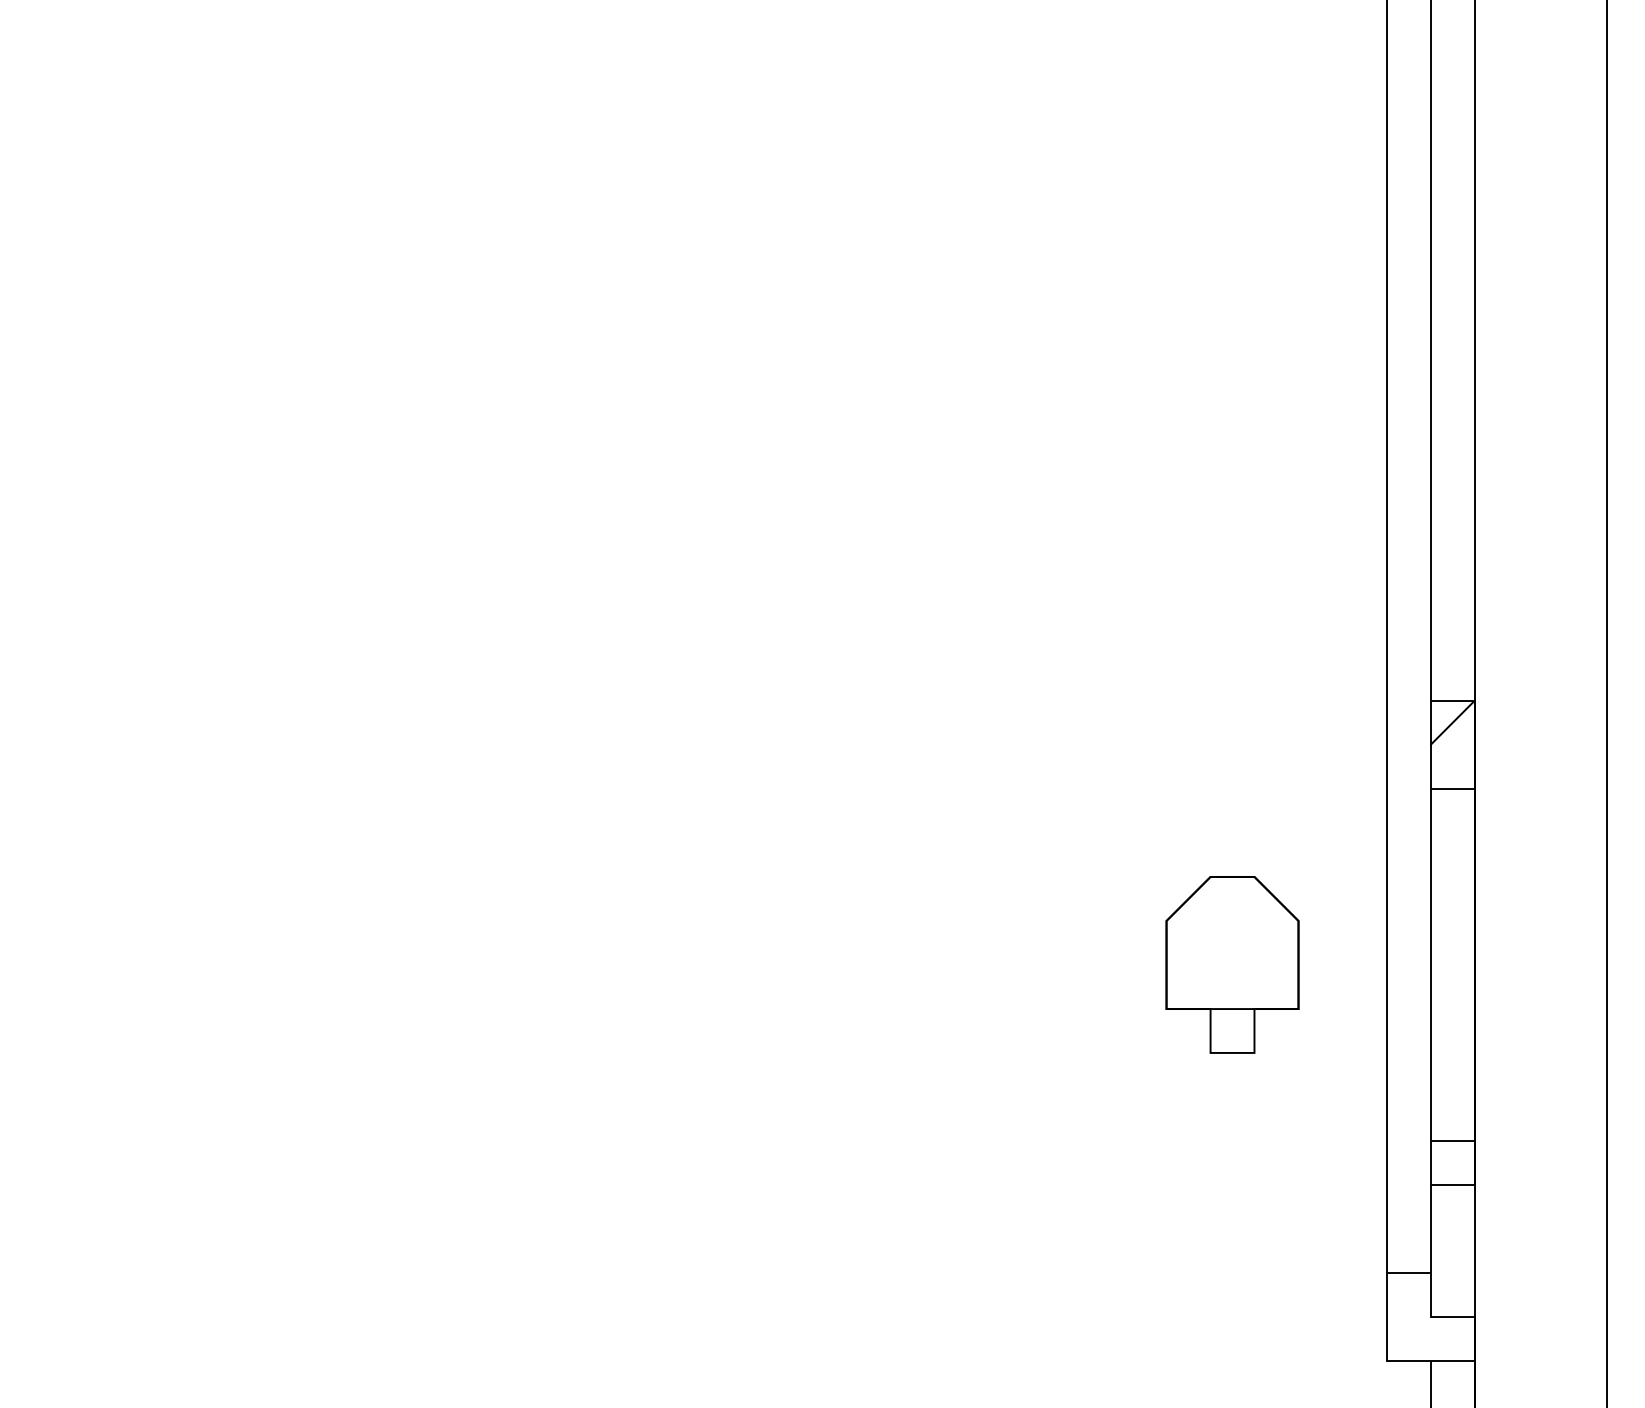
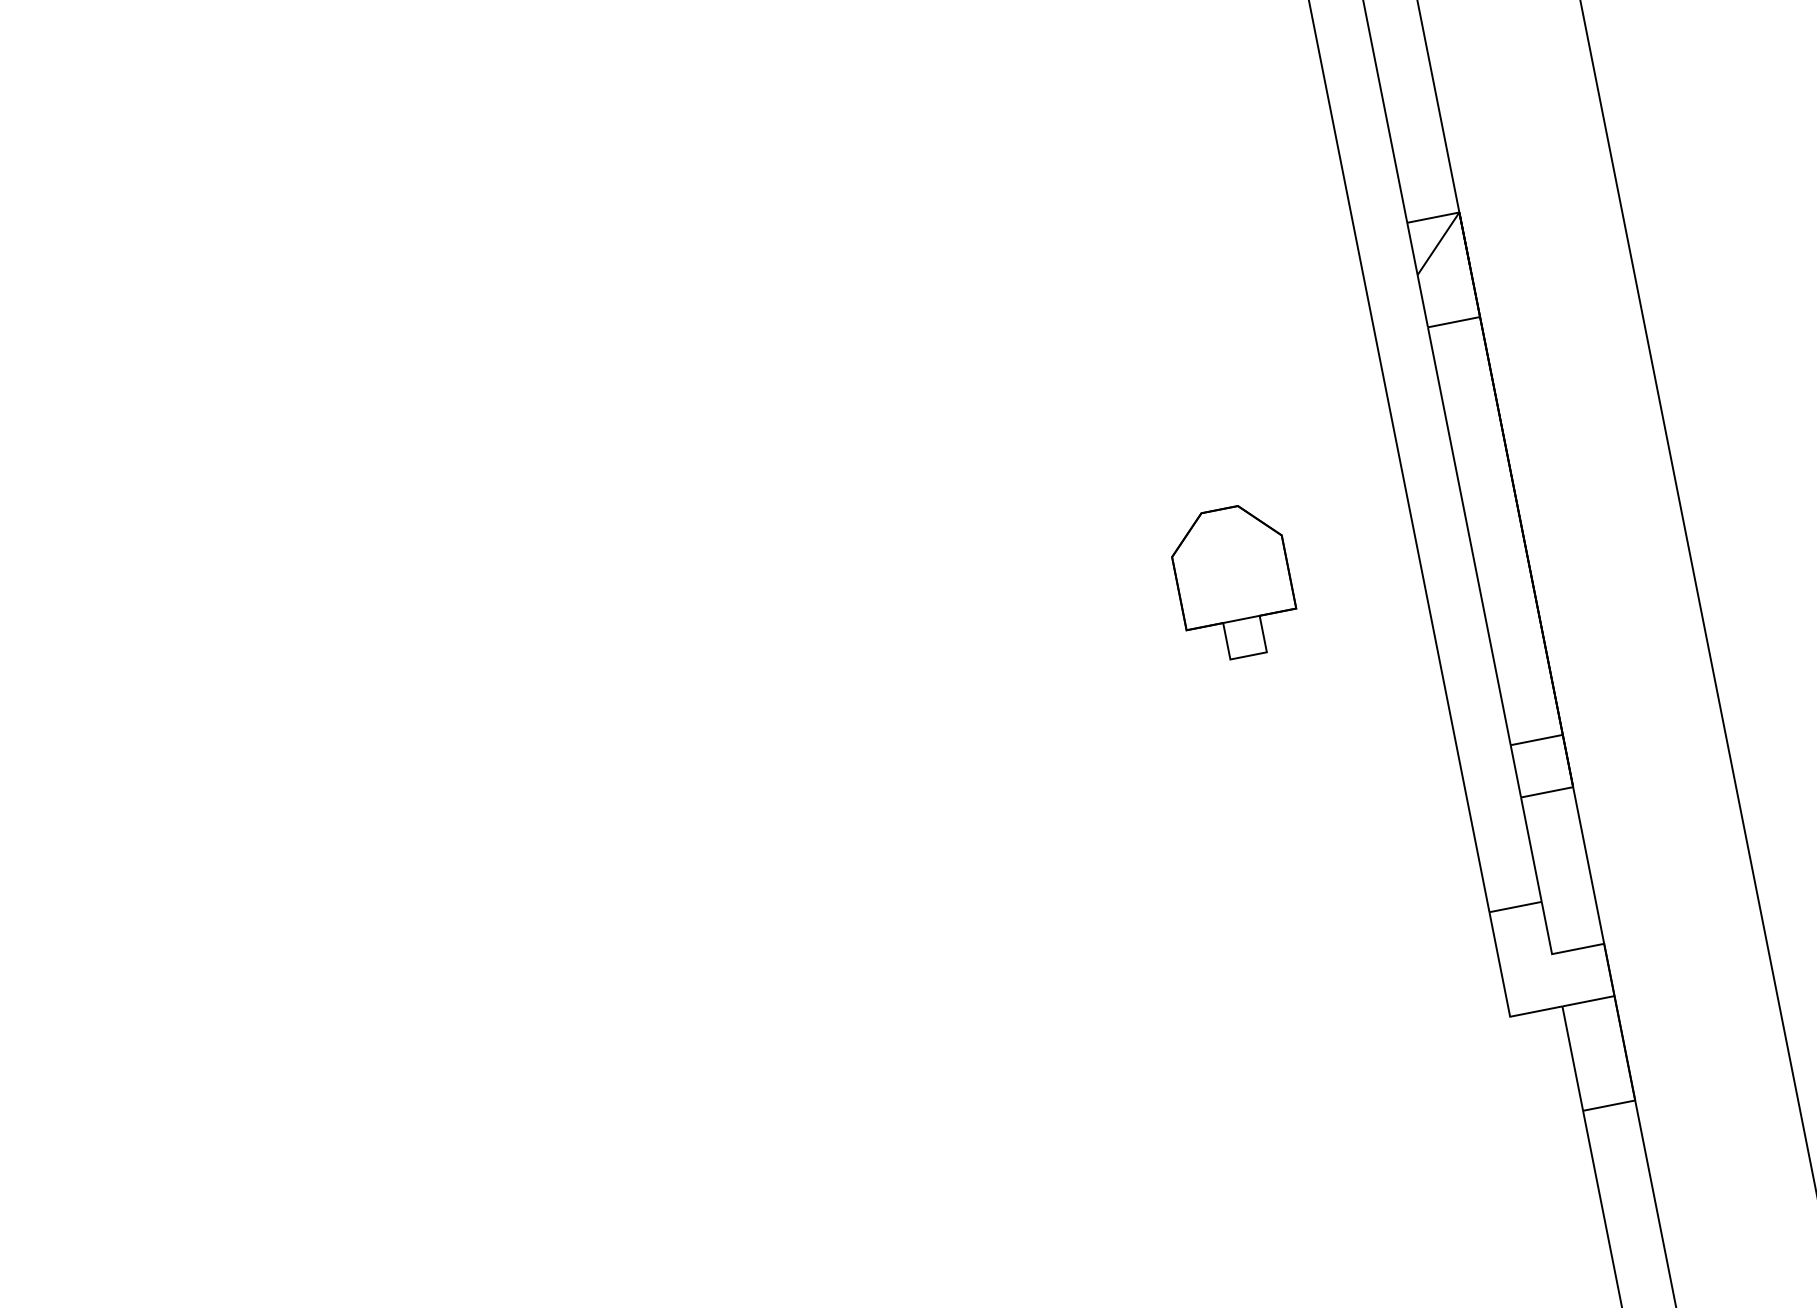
part: (1232, 964) -> (1234, 582), size x0.7

